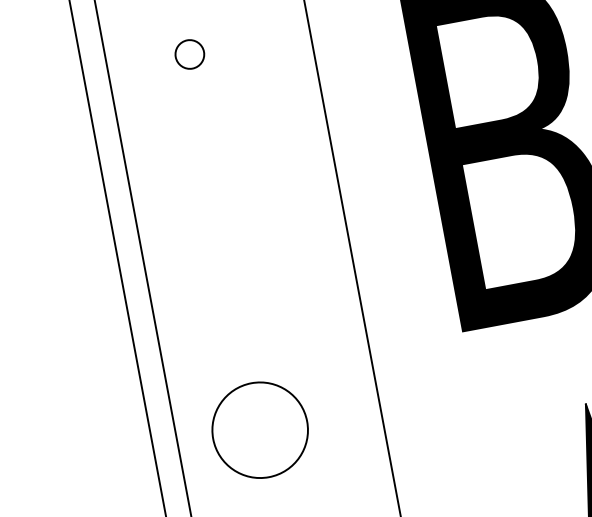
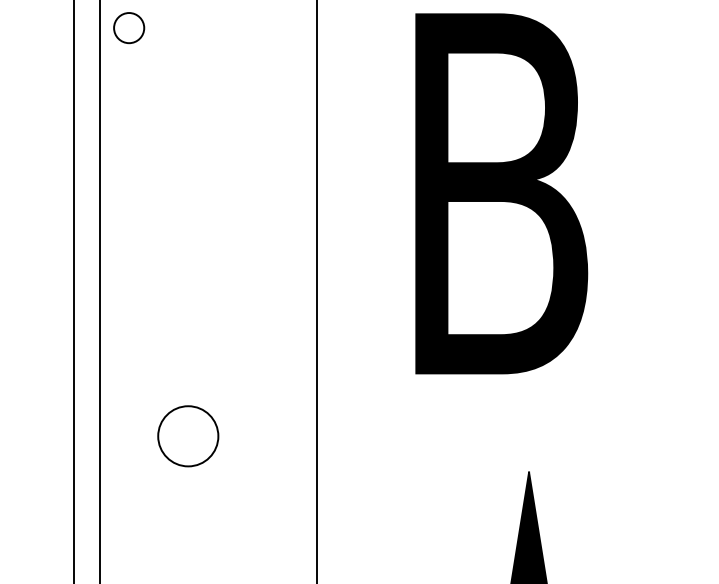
circle: (190, 54) -> (129, 28), moved
circle: (260, 430) -> (188, 436), size x0.6

